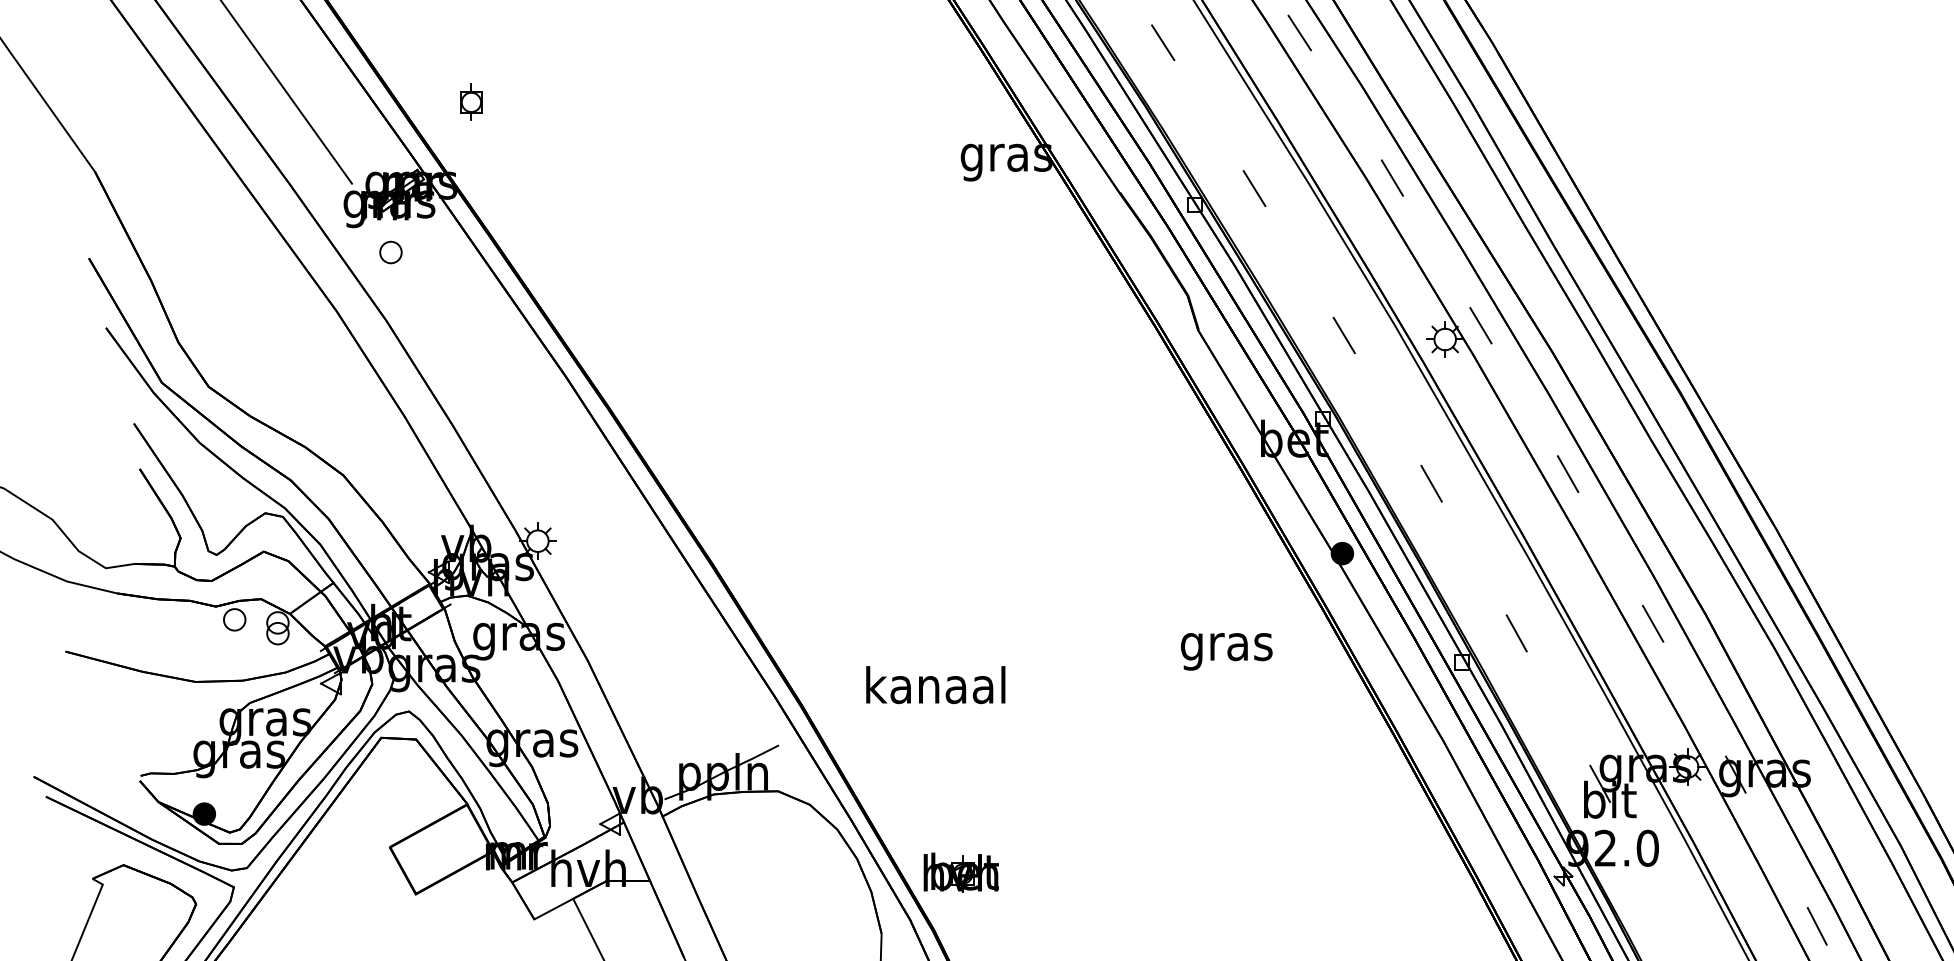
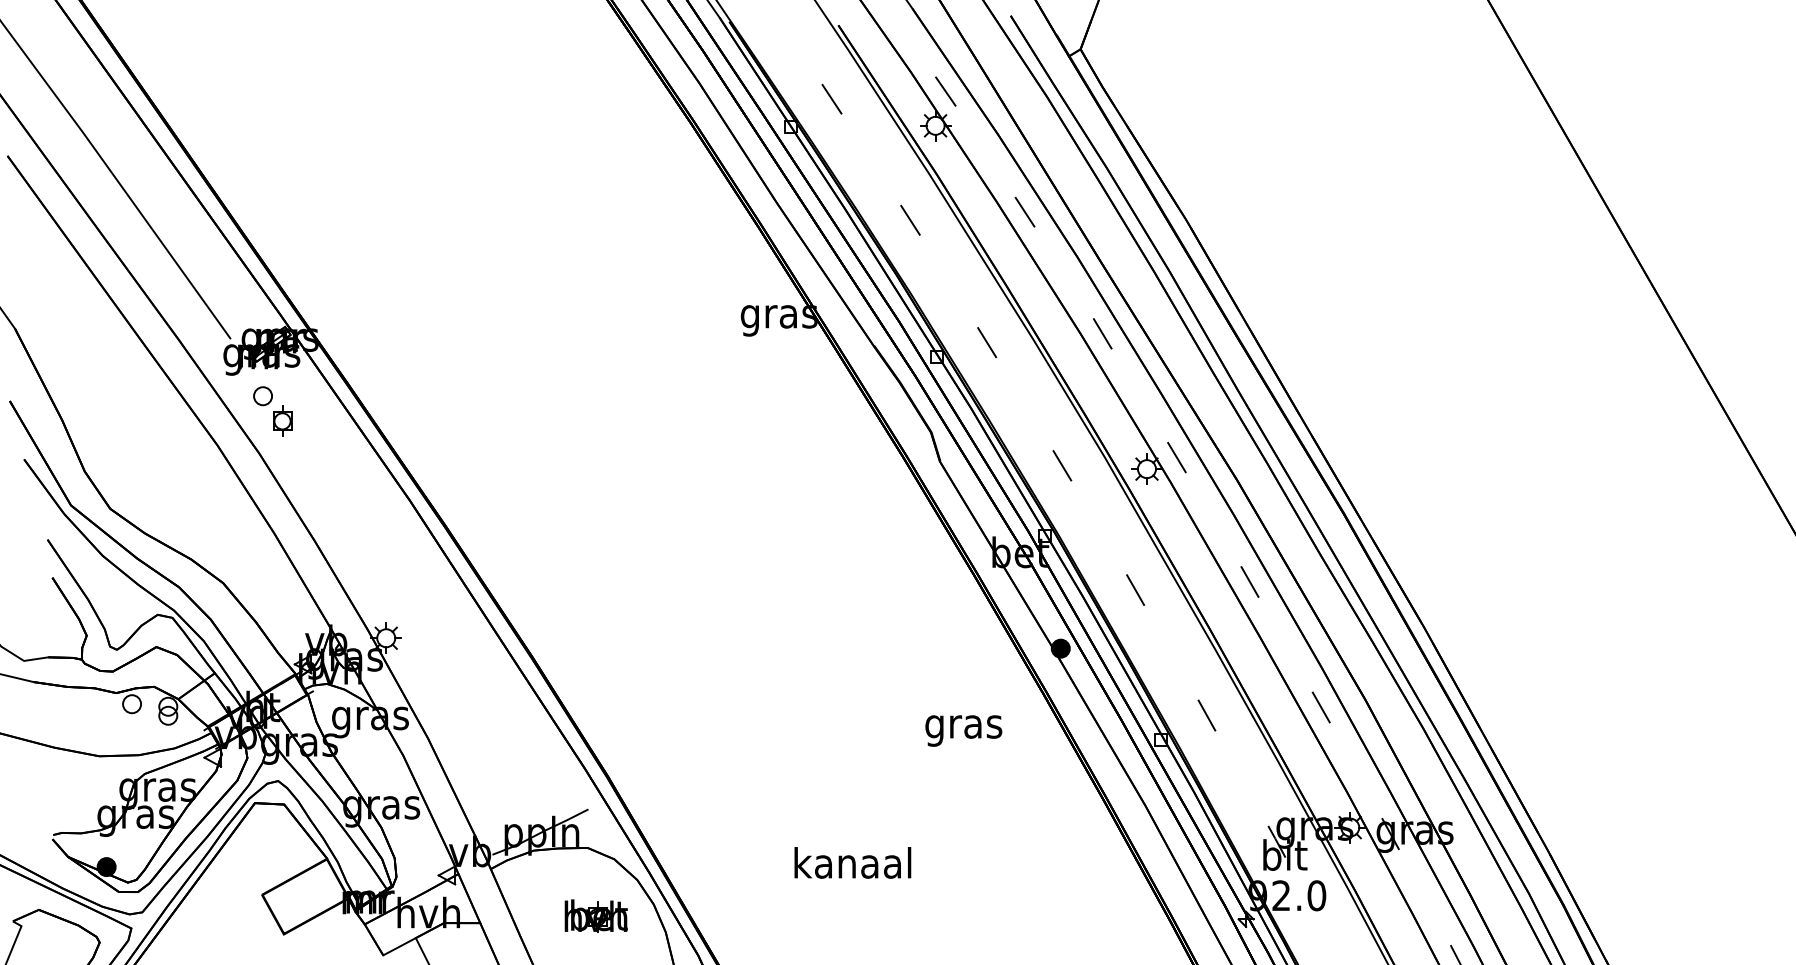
part: (471, 101) -> (282, 420), moved
text: (935, 684) -> (852, 862), moved
part: (960, 871) -> (595, 915), moved

